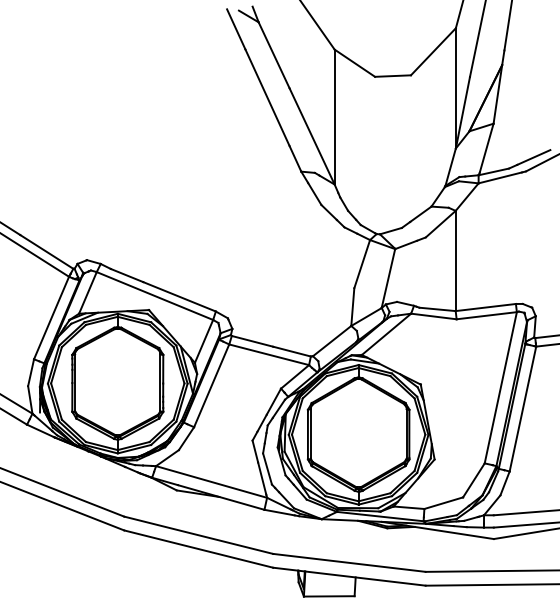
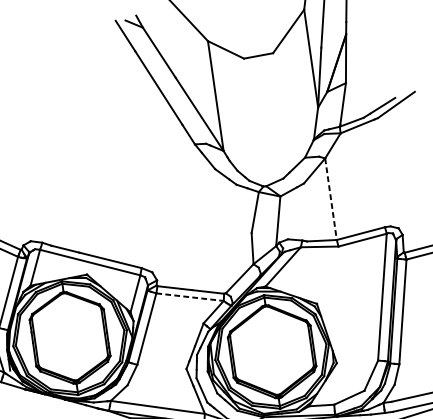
line: (455, 261) -> (330, 199), solid -> dashed
line: (269, 354) -> (190, 296), solid -> dashed

